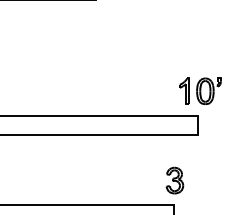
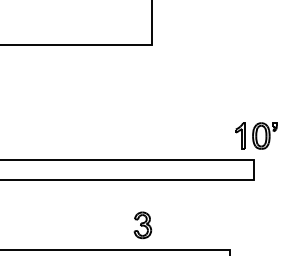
part: (174, 180) -> (142, 225), moved

